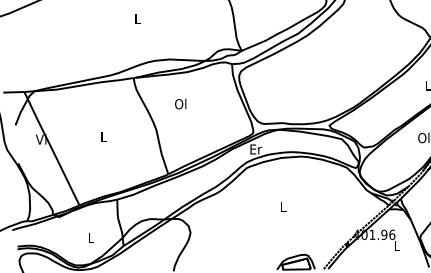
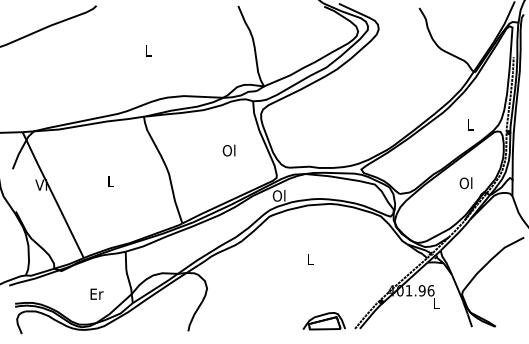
text: (180, 103) -> (228, 150), moved
text: (255, 149) -> (279, 195), Er -> Ol
text: (90, 237) -> (96, 293), L -> Er

